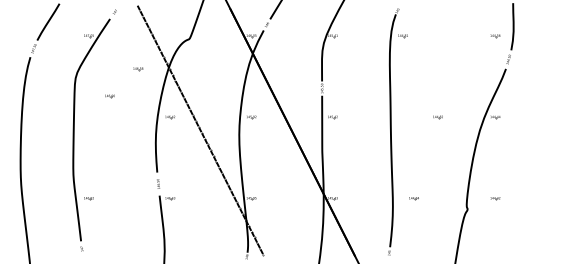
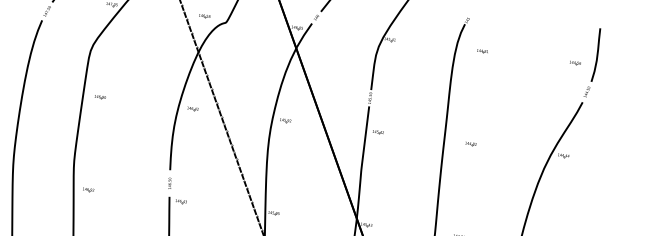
part: (402, 36) -> (481, 51), moved
part: (138, 69) -> (204, 16), moved
part: (109, 96) -> (99, 97), moved
part: (437, 117) -> (470, 144), moved

